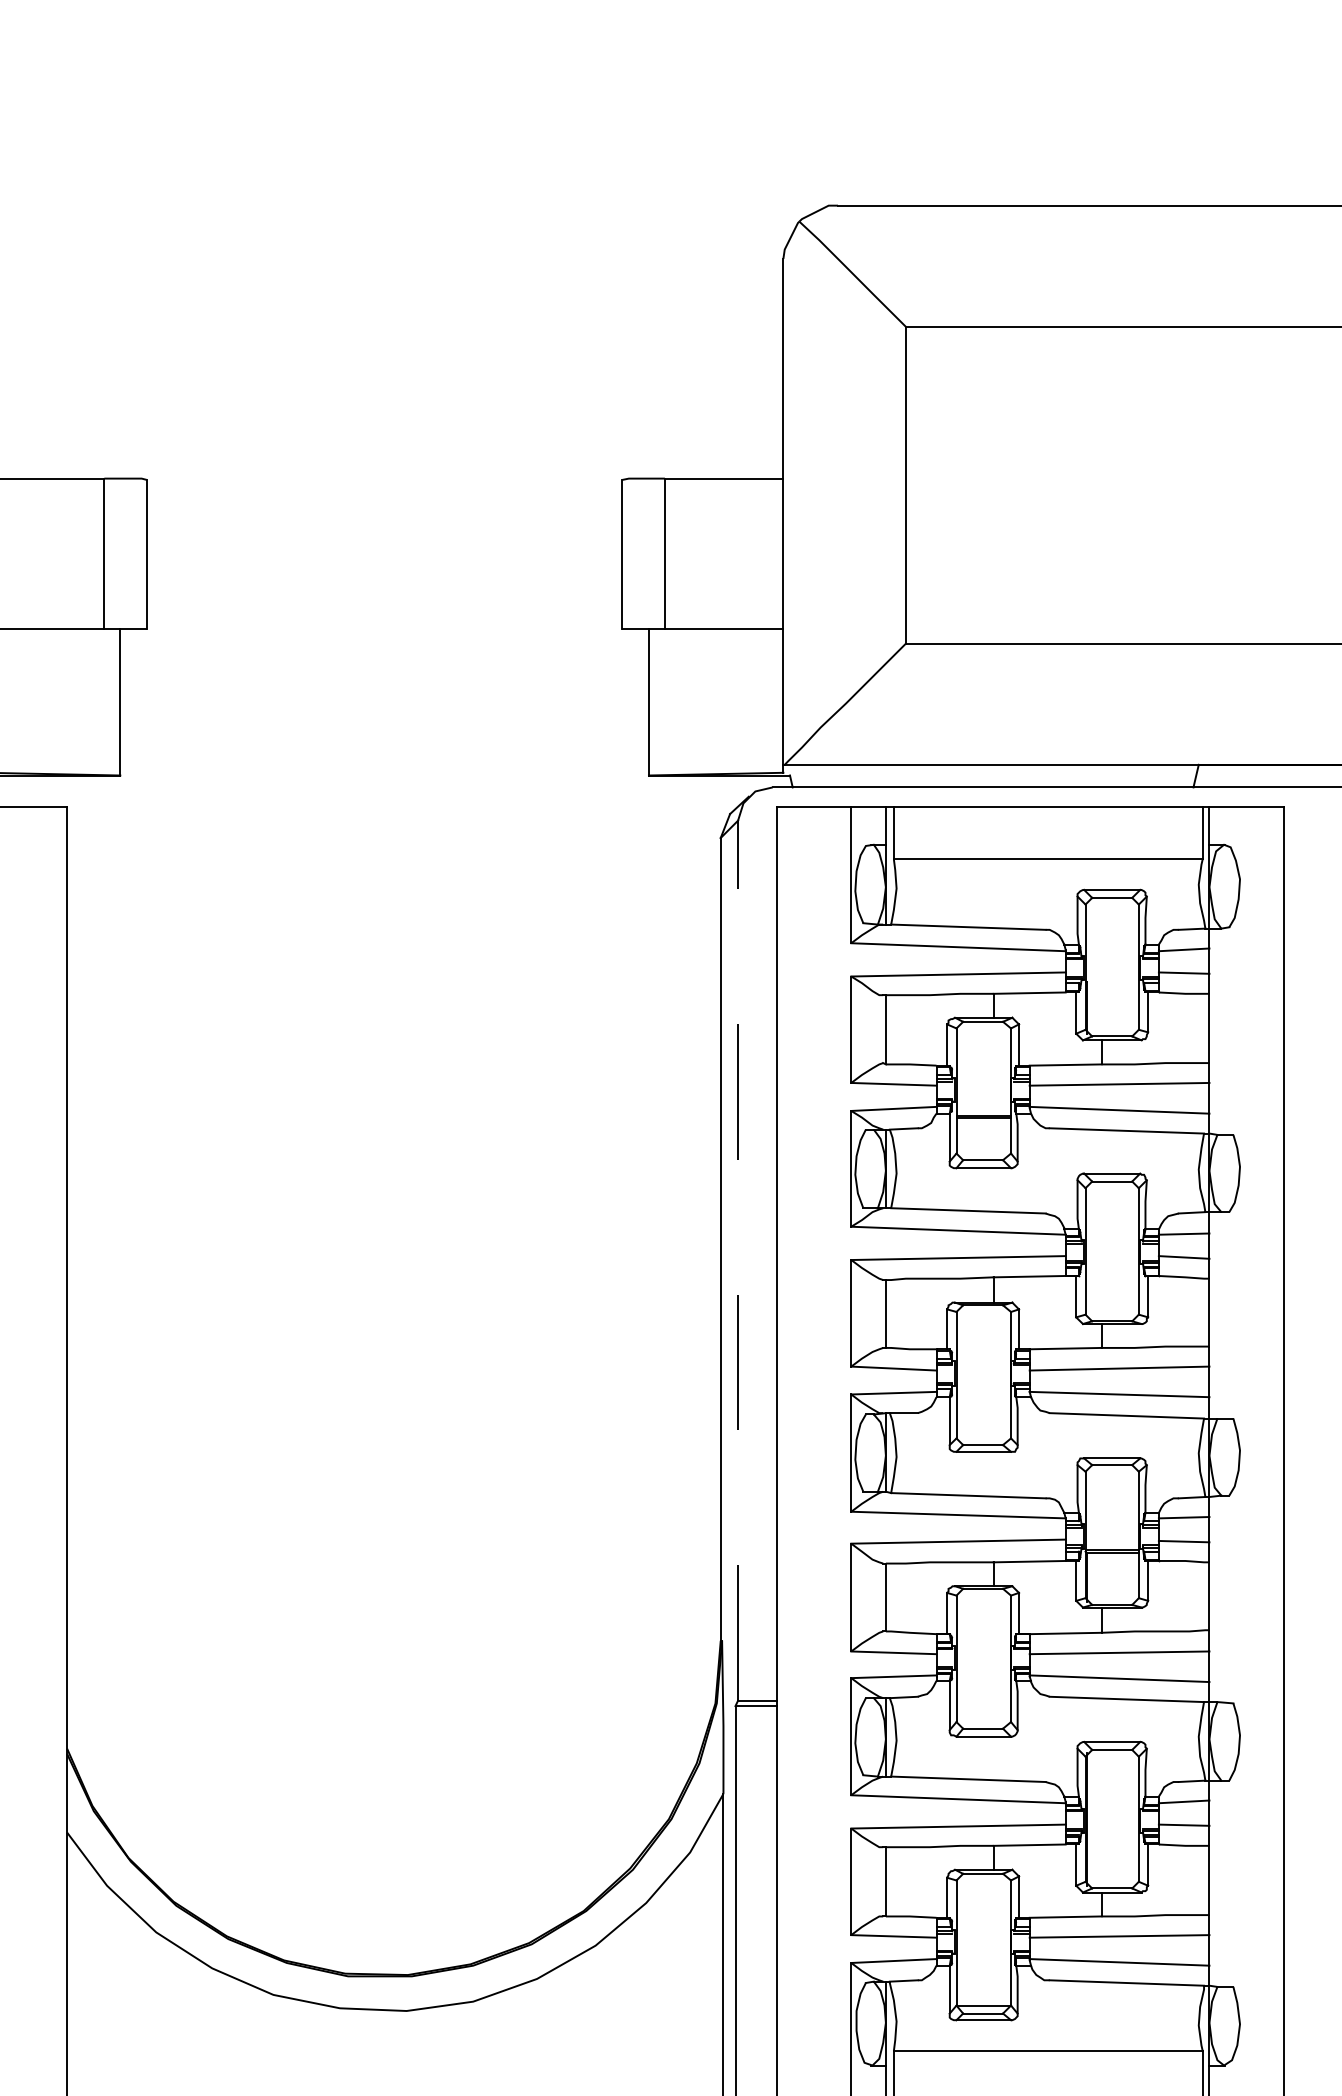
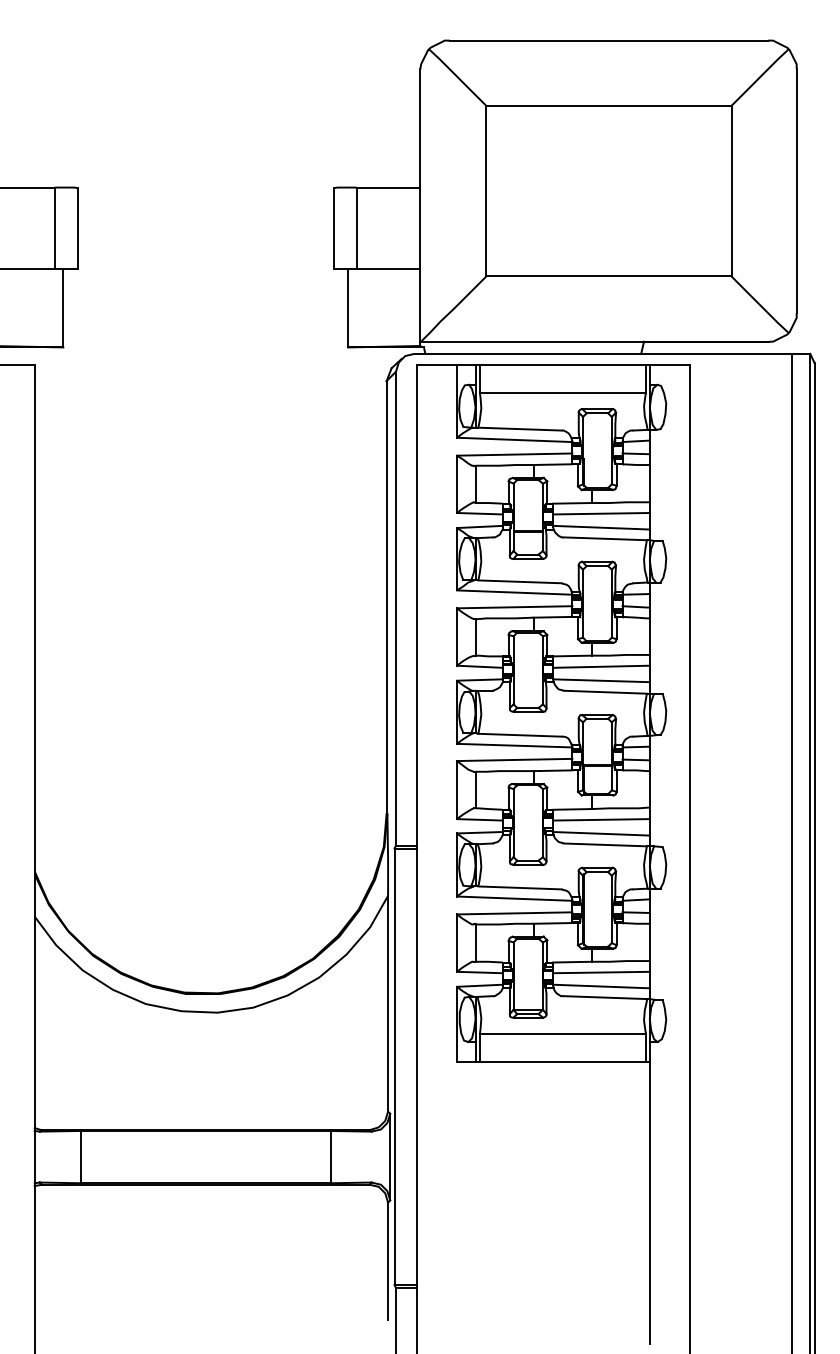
line: (737, 1260) -> (395, 608), dashed -> solid

